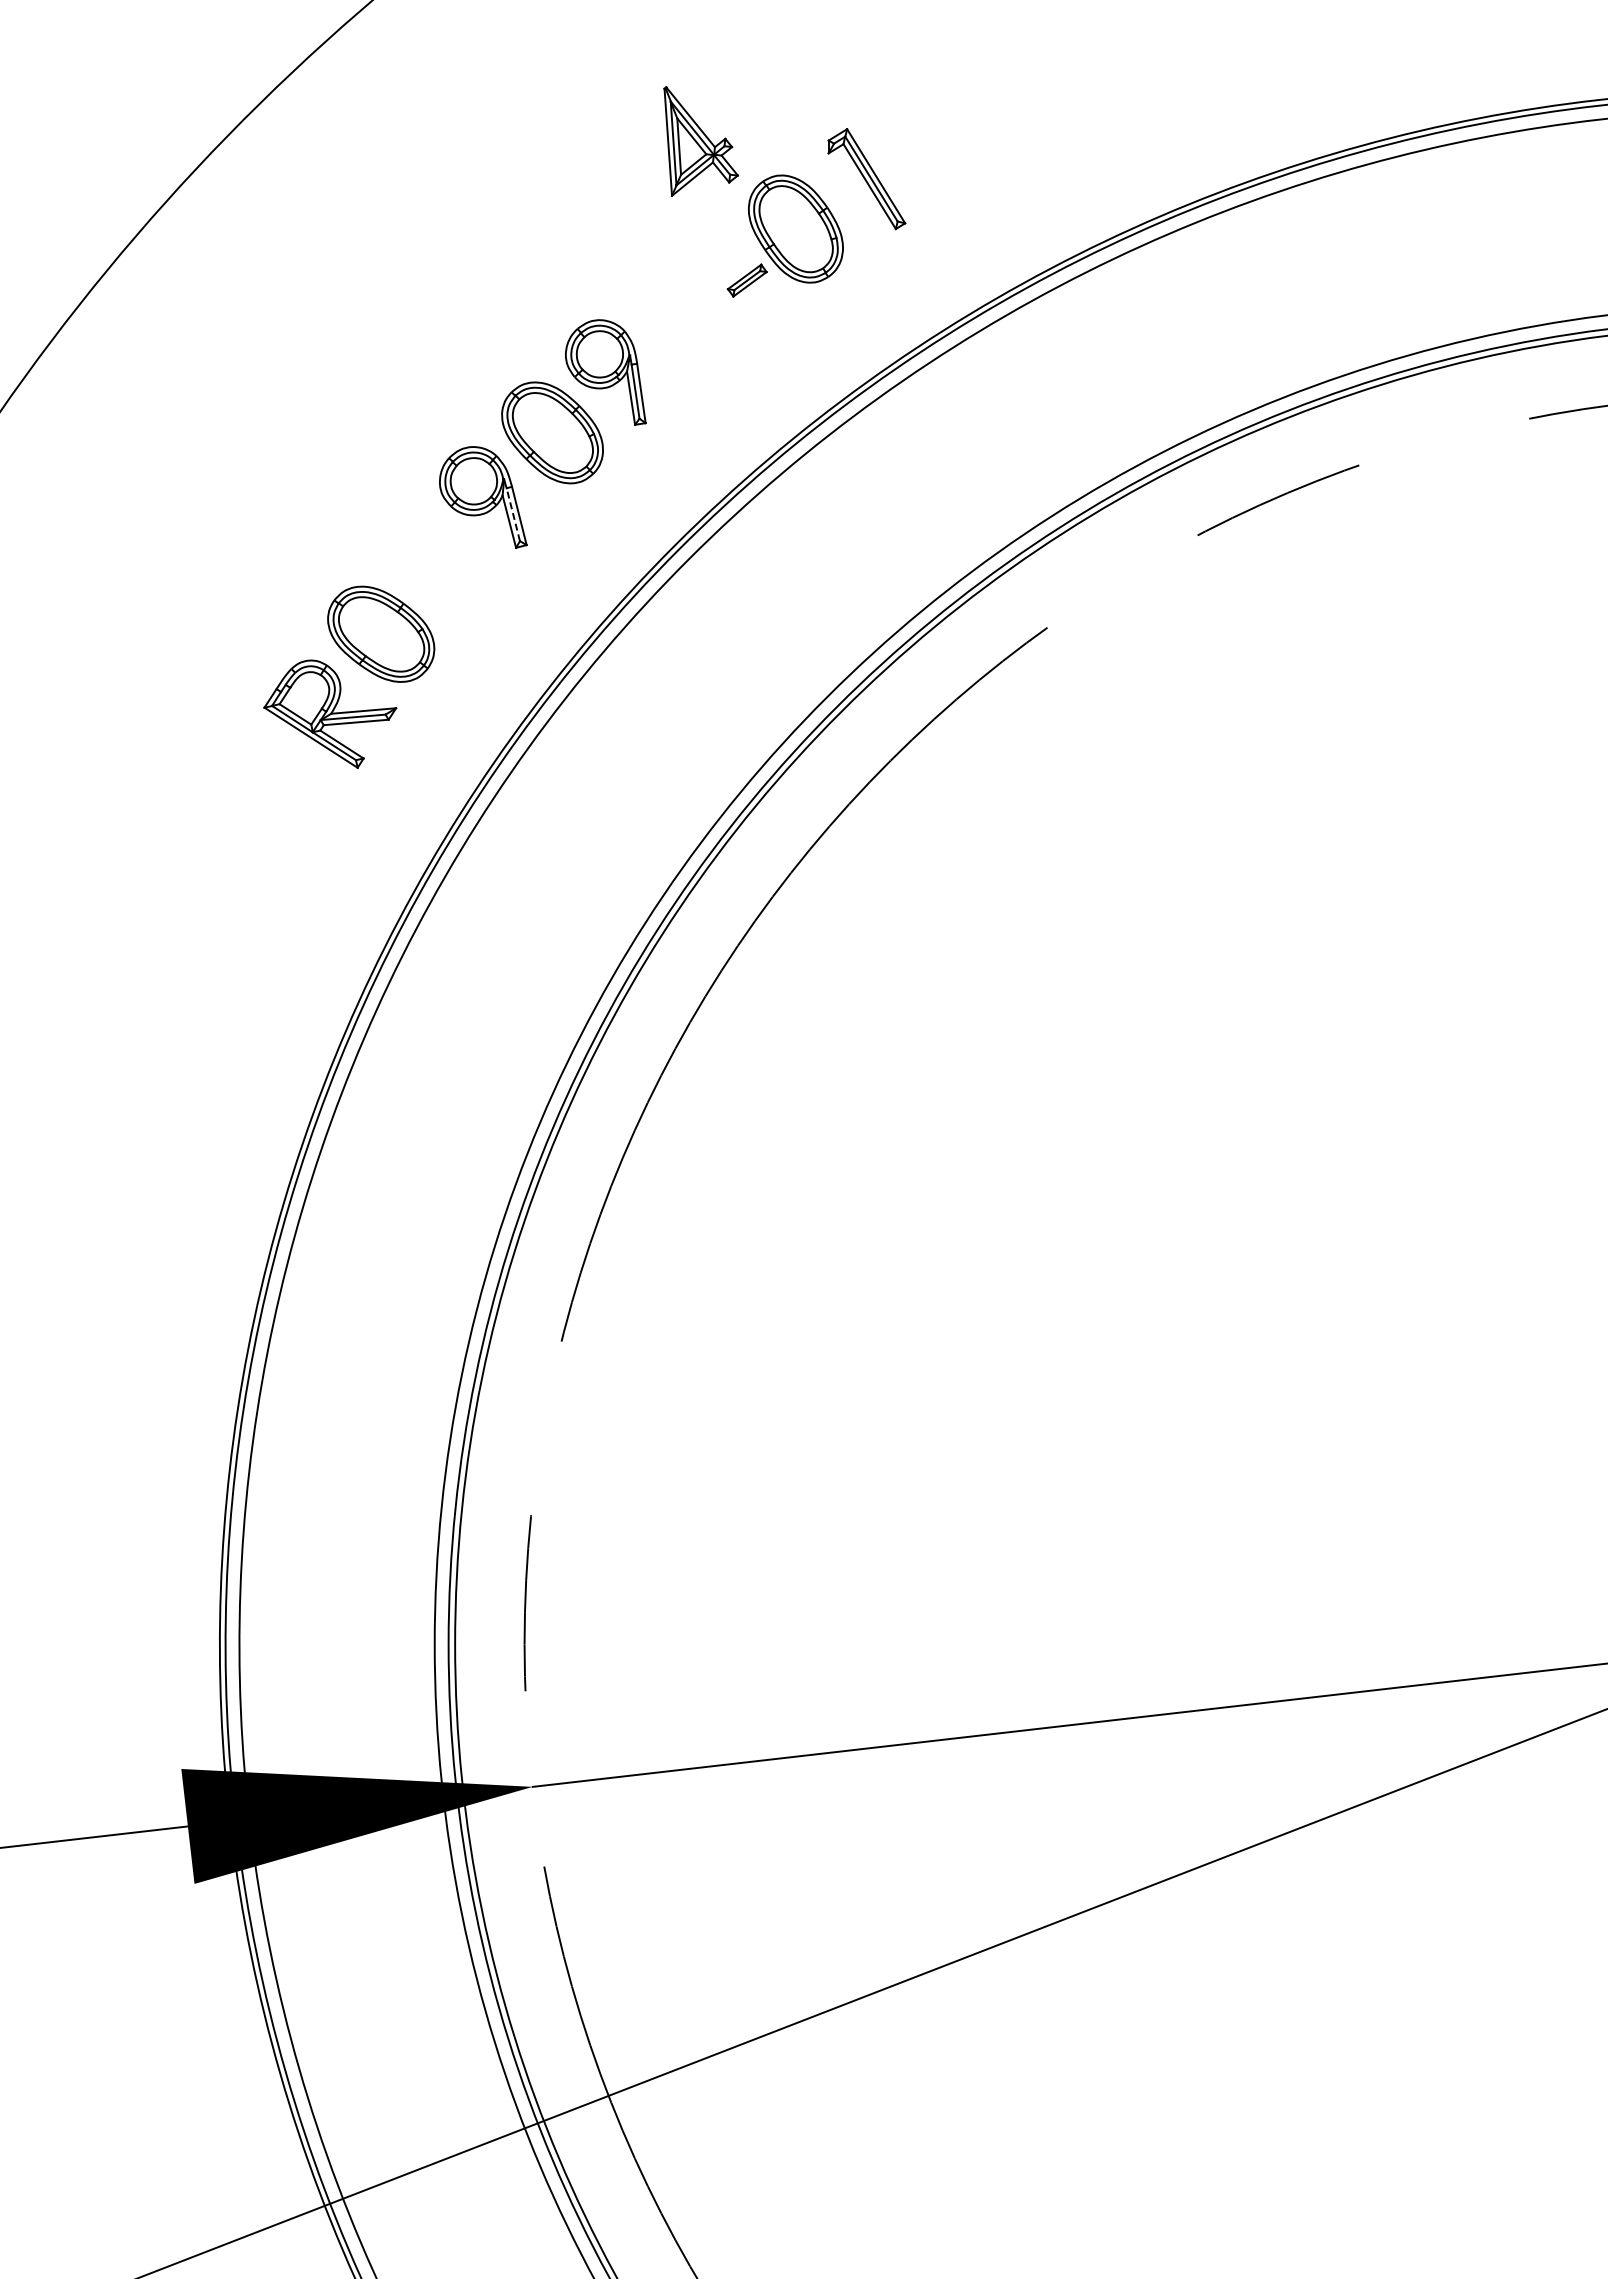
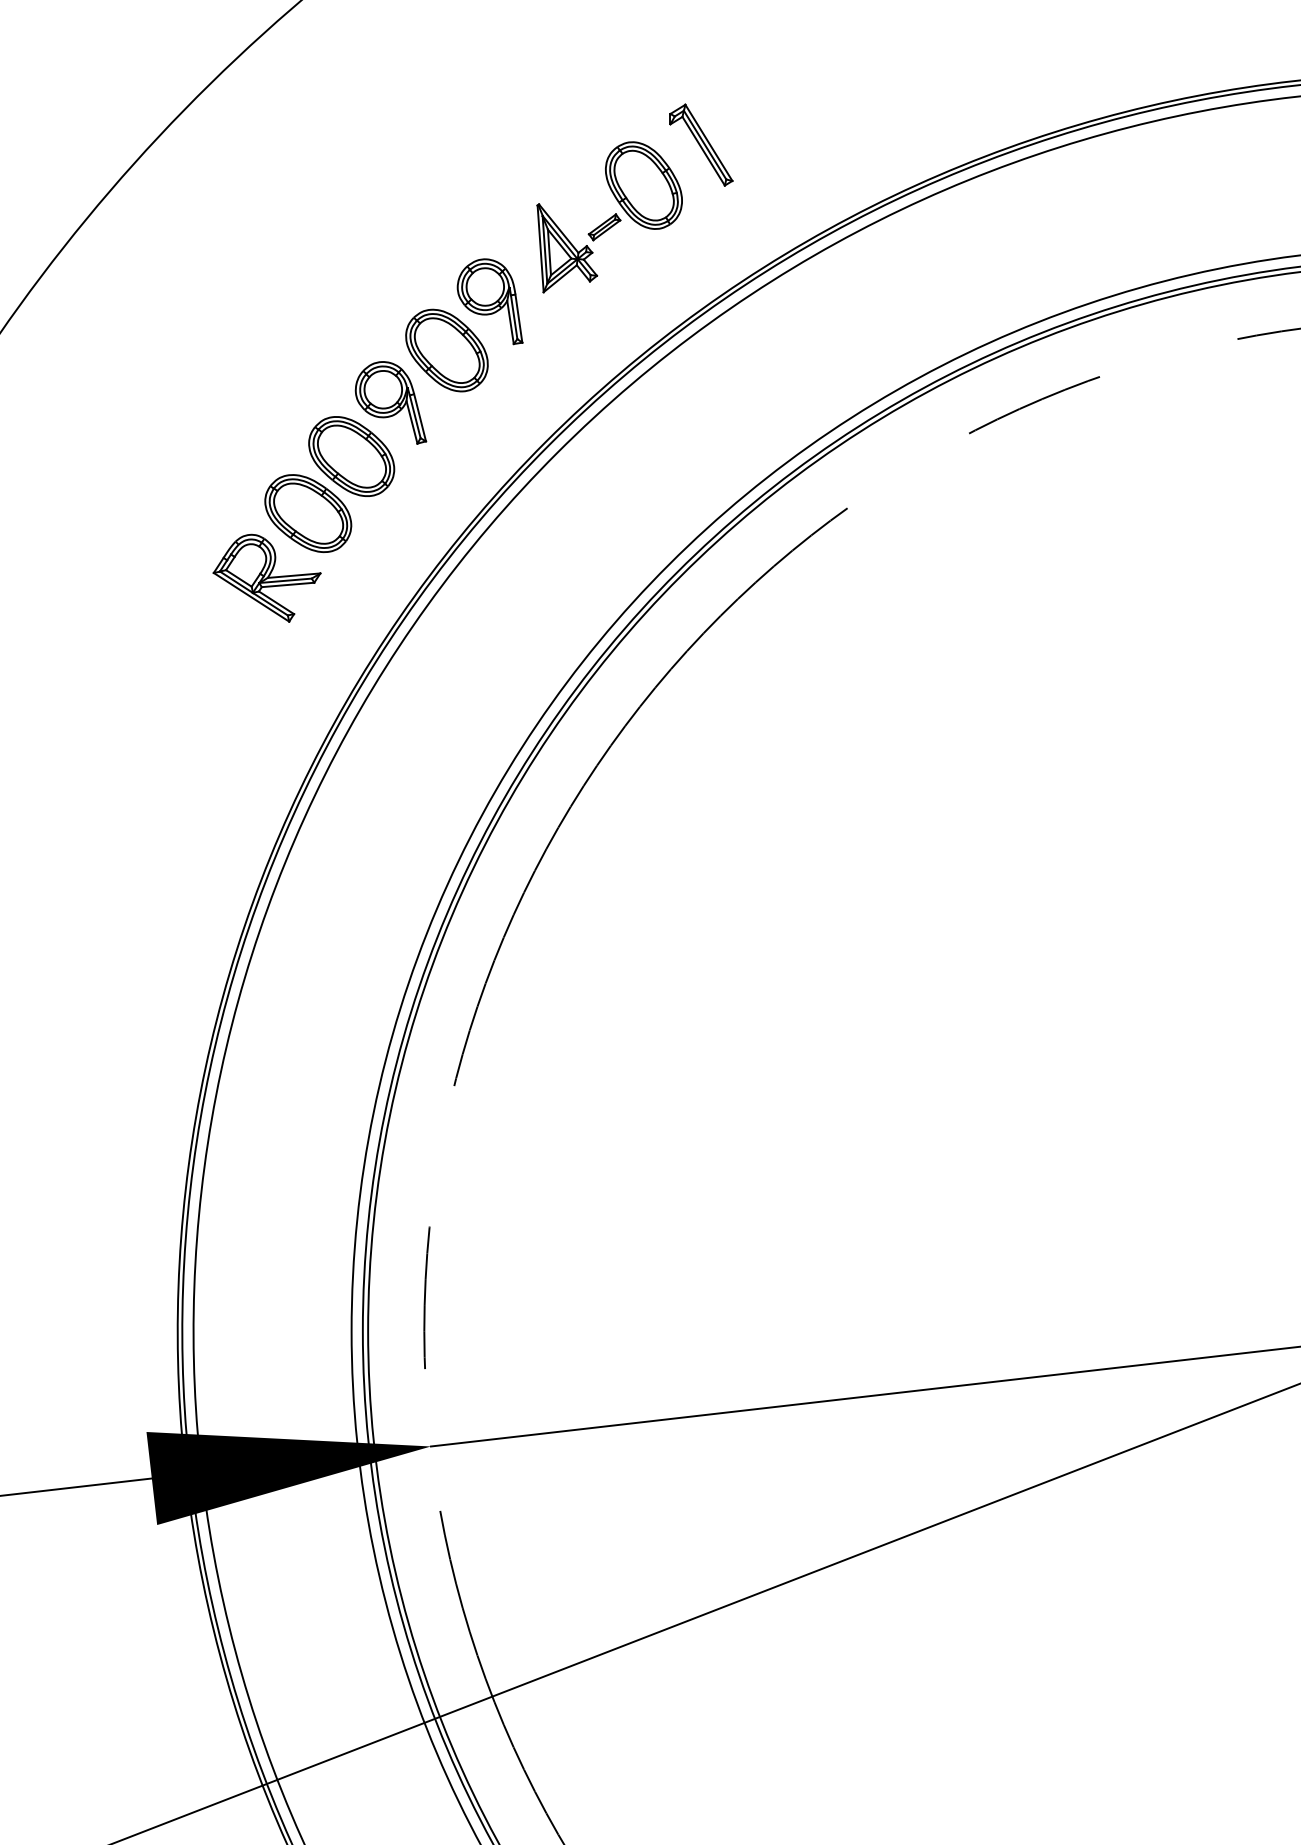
part: (700, 141) -> (566, 248), moved
line: (513, 514) -> (415, 416), dashed -> solid
part: (434, 563) -> (351, 456), added

